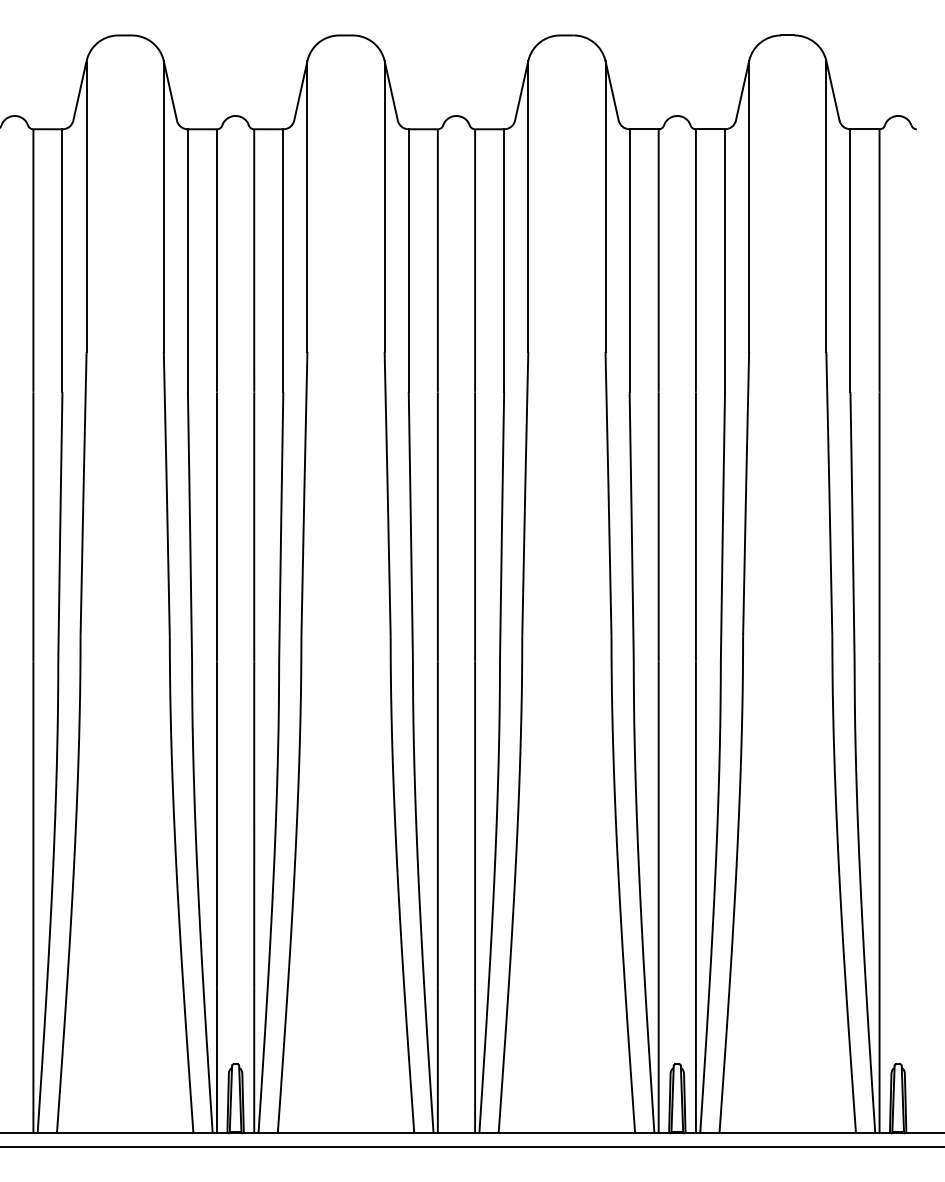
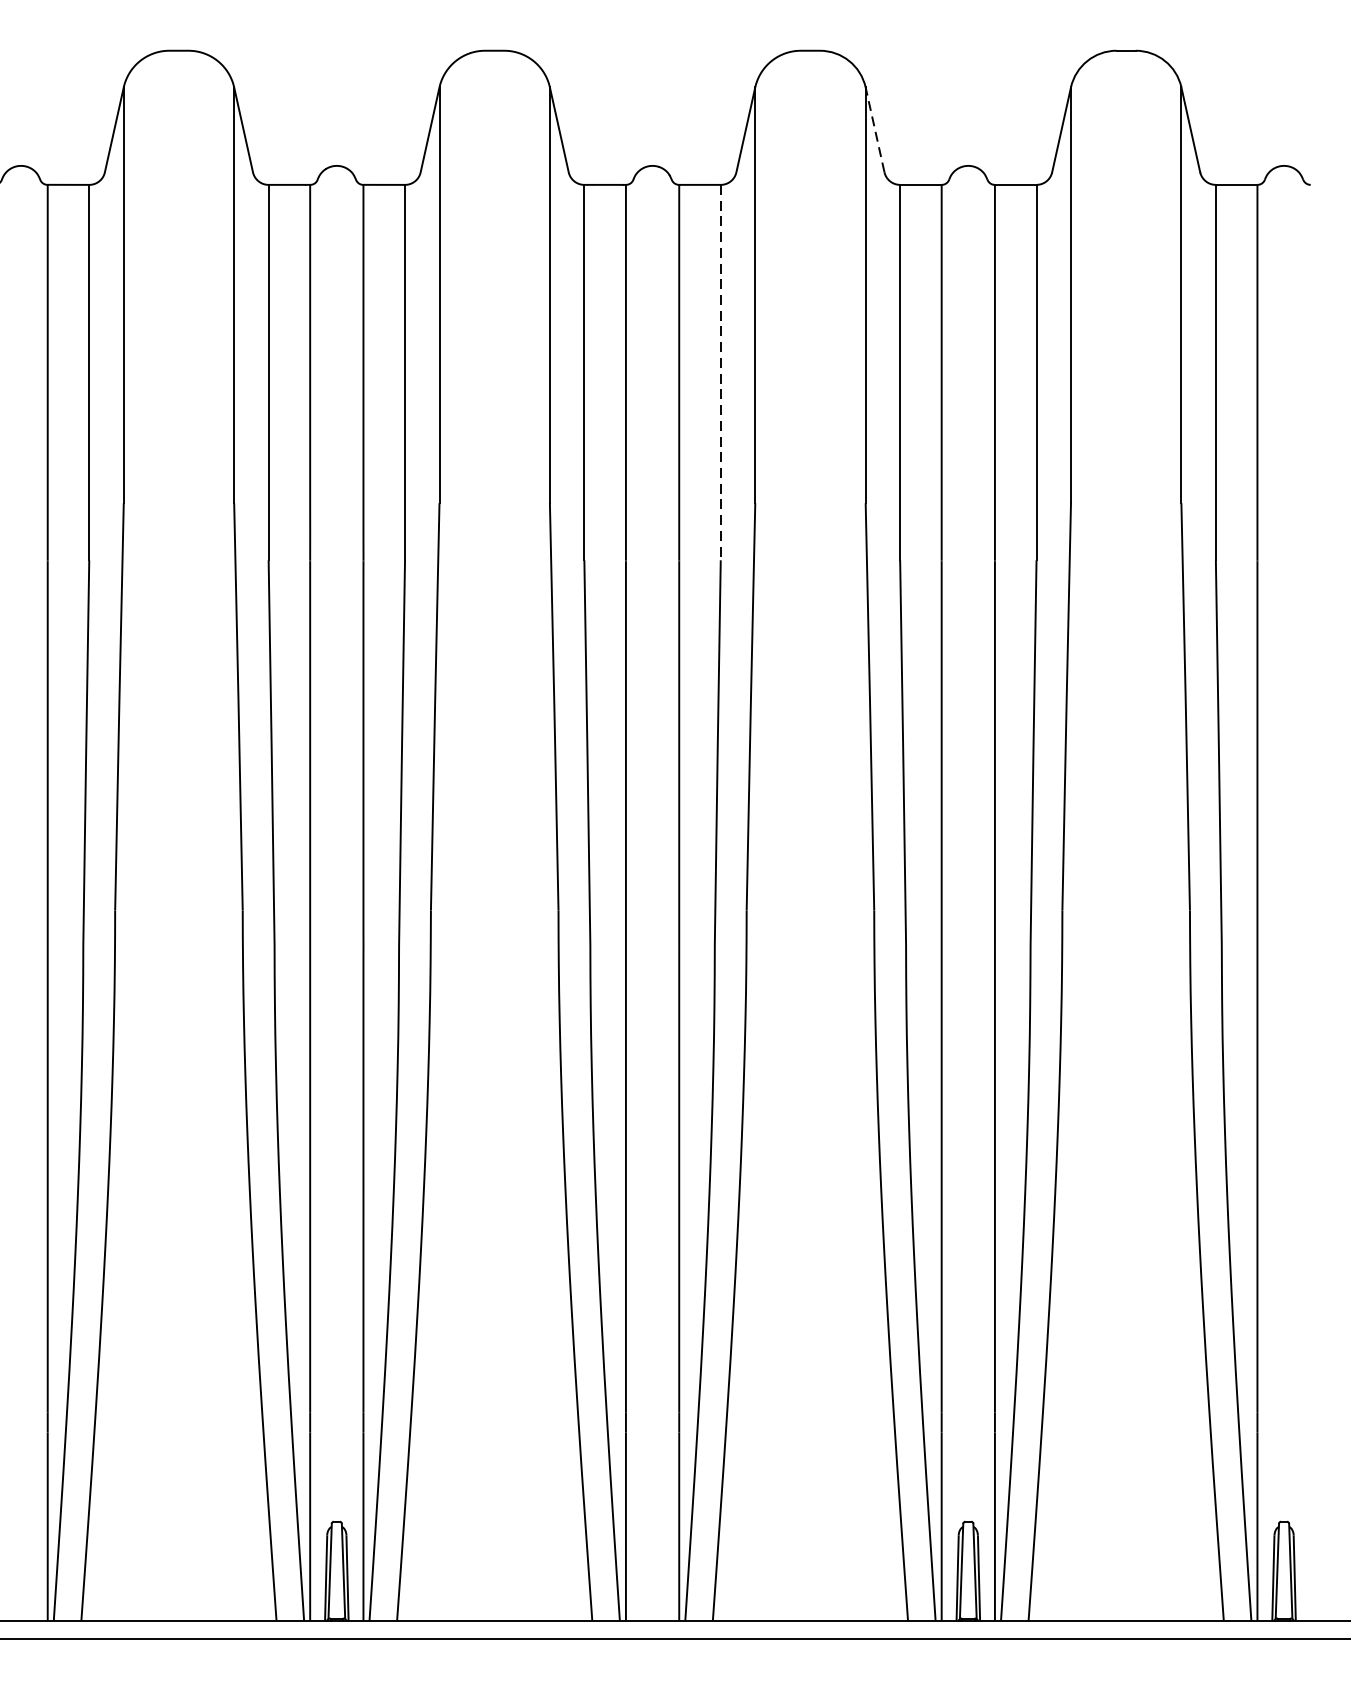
line: (611, 90) -> (874, 129), solid -> dashed
line: (504, 261) -> (721, 373), solid -> dashed

